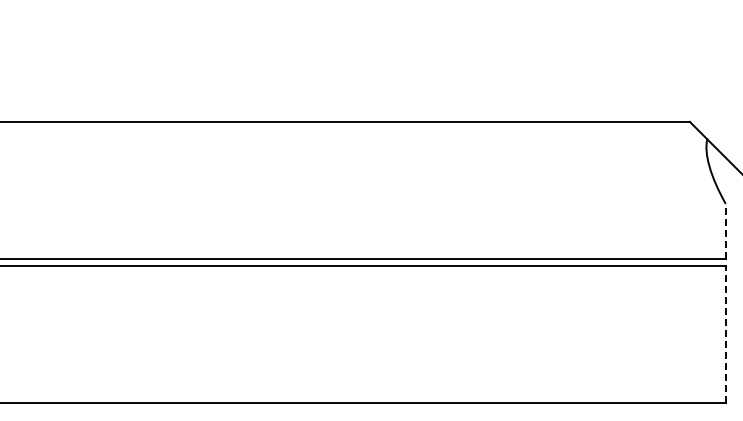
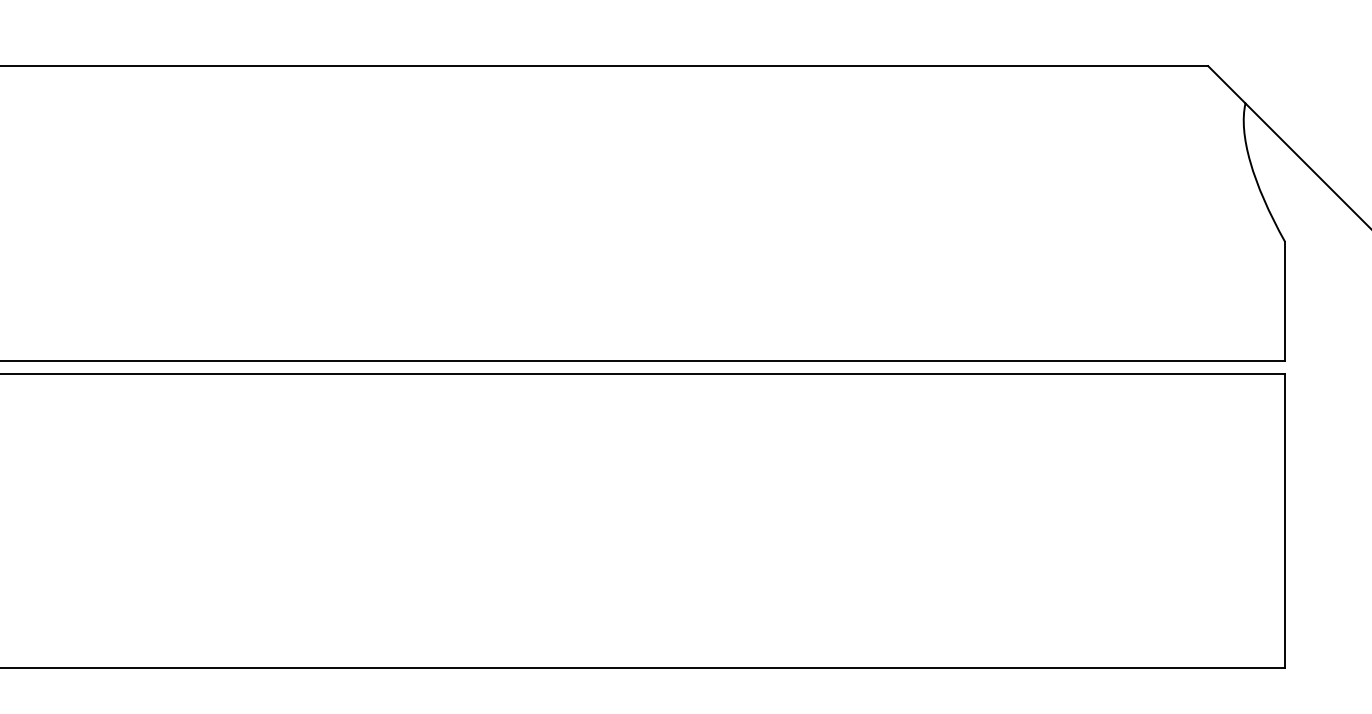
line: (725, 231) -> (1284, 301), dashed -> solid
line: (725, 334) -> (1284, 521), dashed -> solid

